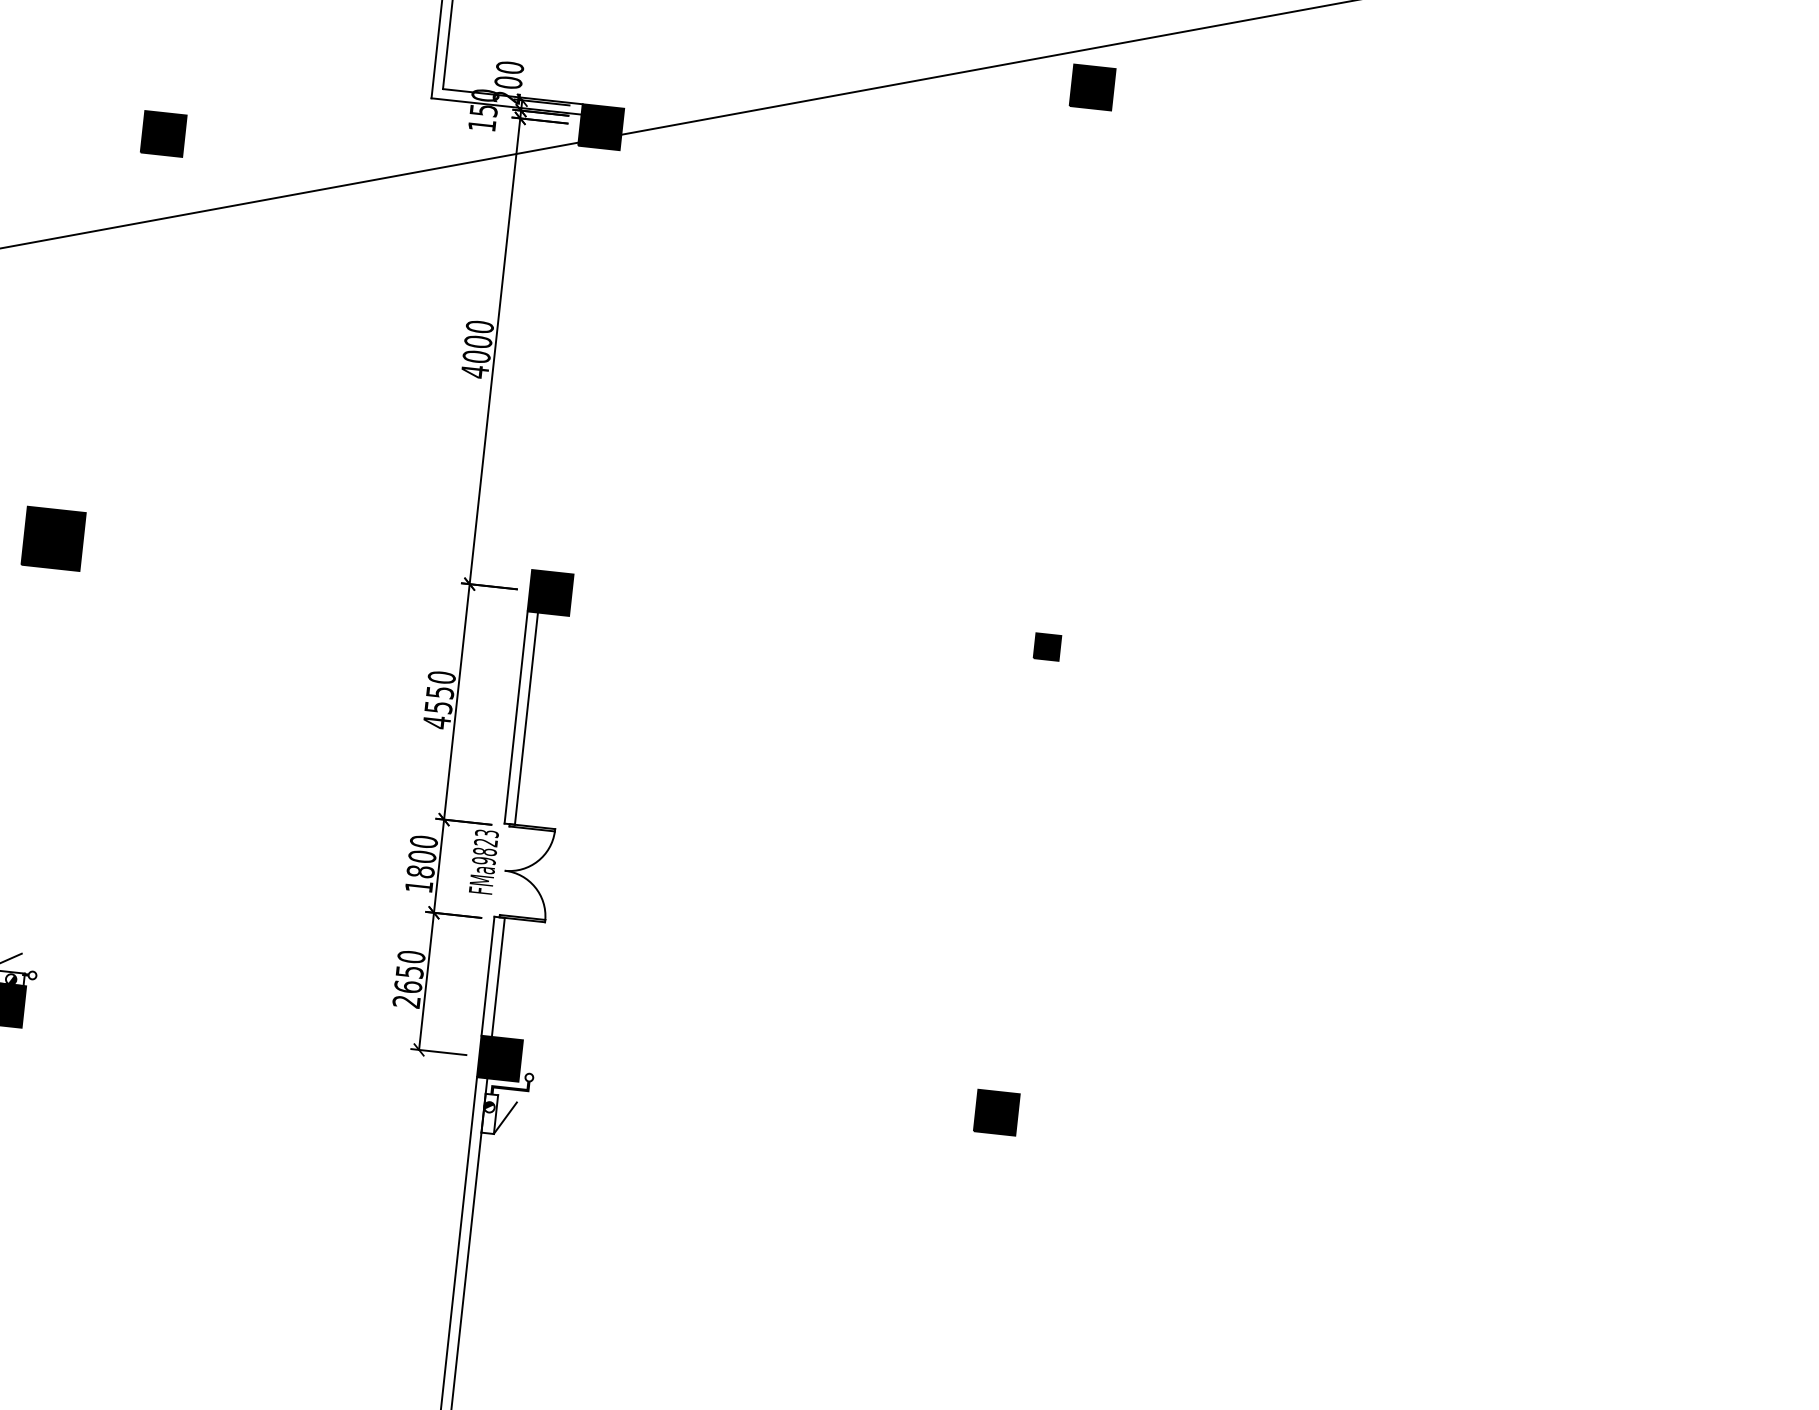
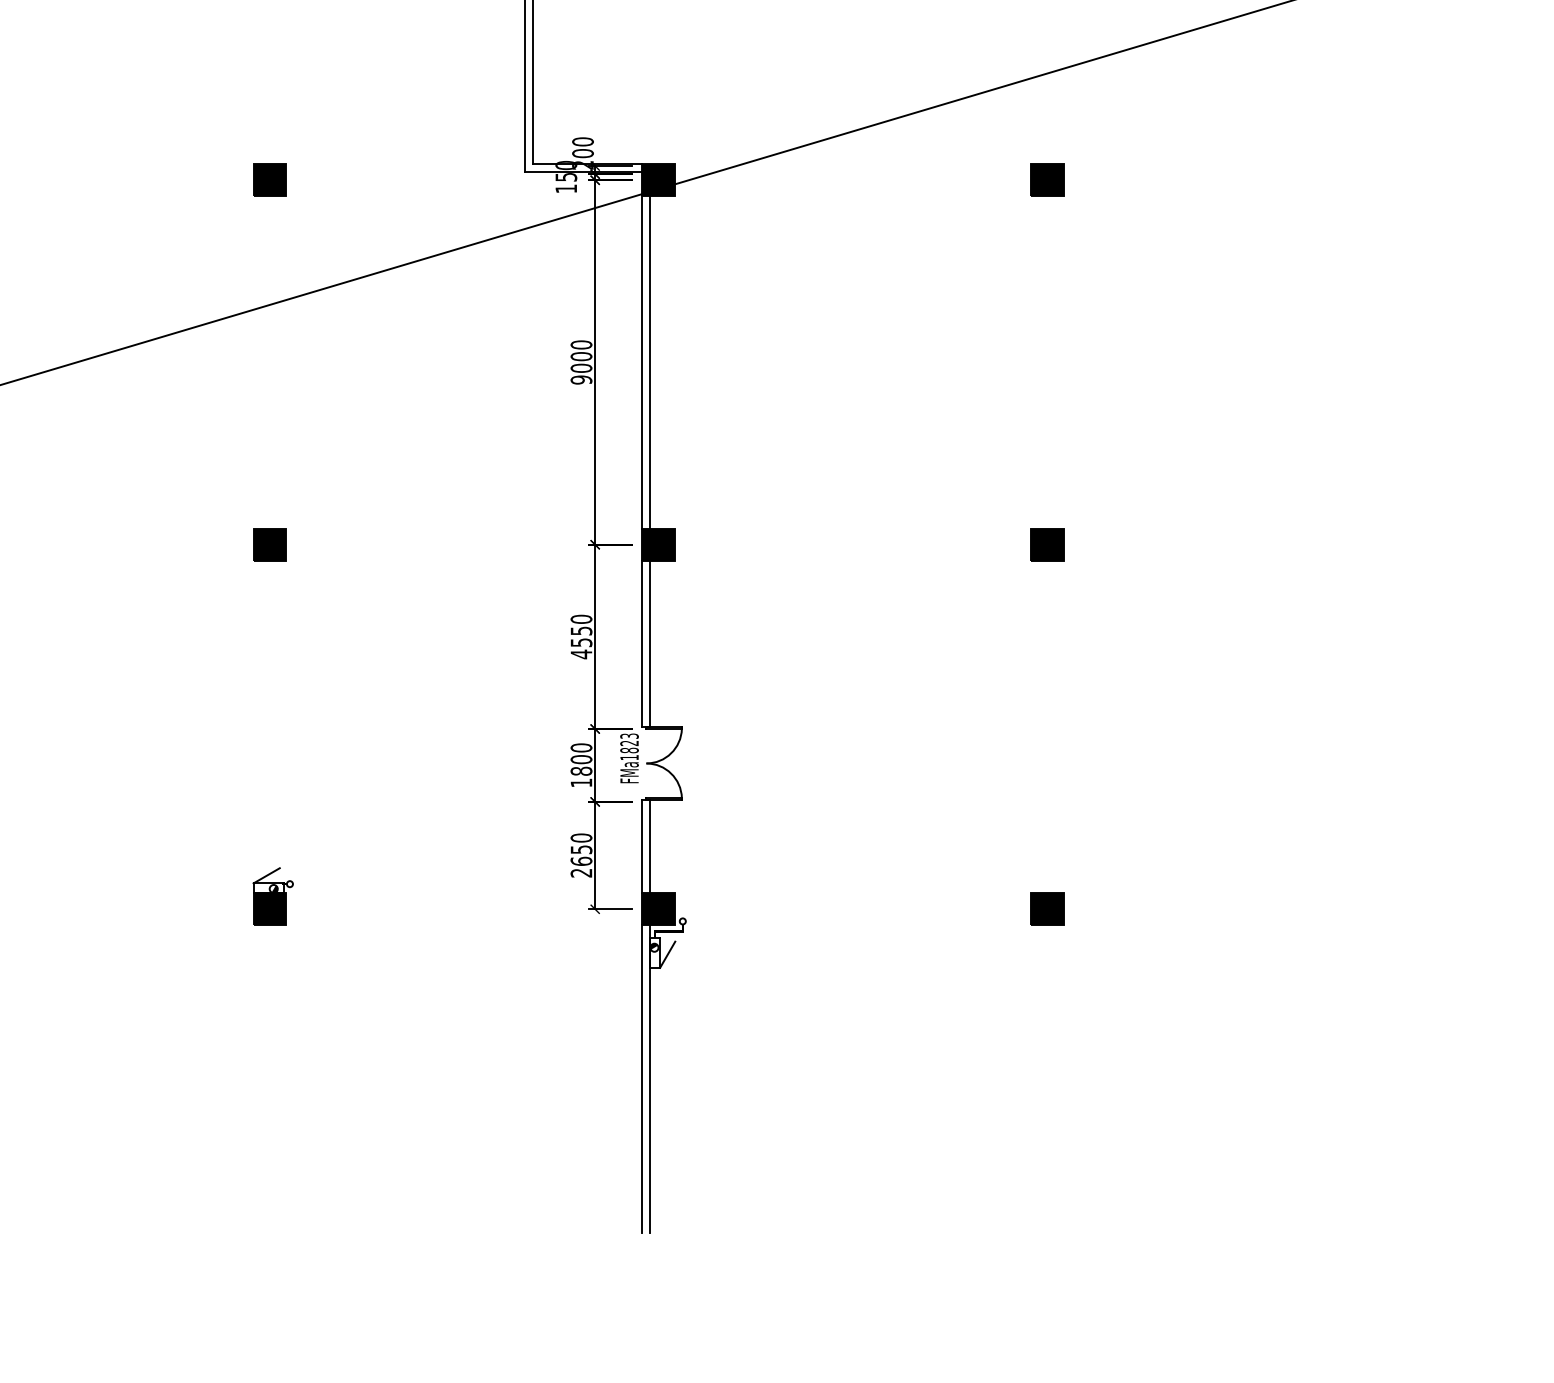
part: (1093, 86) -> (1047, 179), moved
part: (163, 132) -> (269, 179), moved
line: (555, 357) -> (642, 362), added
line: (565, 358) -> (650, 362), added
text: (475, 371) -> (581, 379), 4000 -> 9000
part: (53, 538) -> (269, 544), size x0.71
part: (1047, 646) -> (1047, 544), size x1.67
text: (483, 860) -> (629, 757), FMa9823 -> FMa1823

